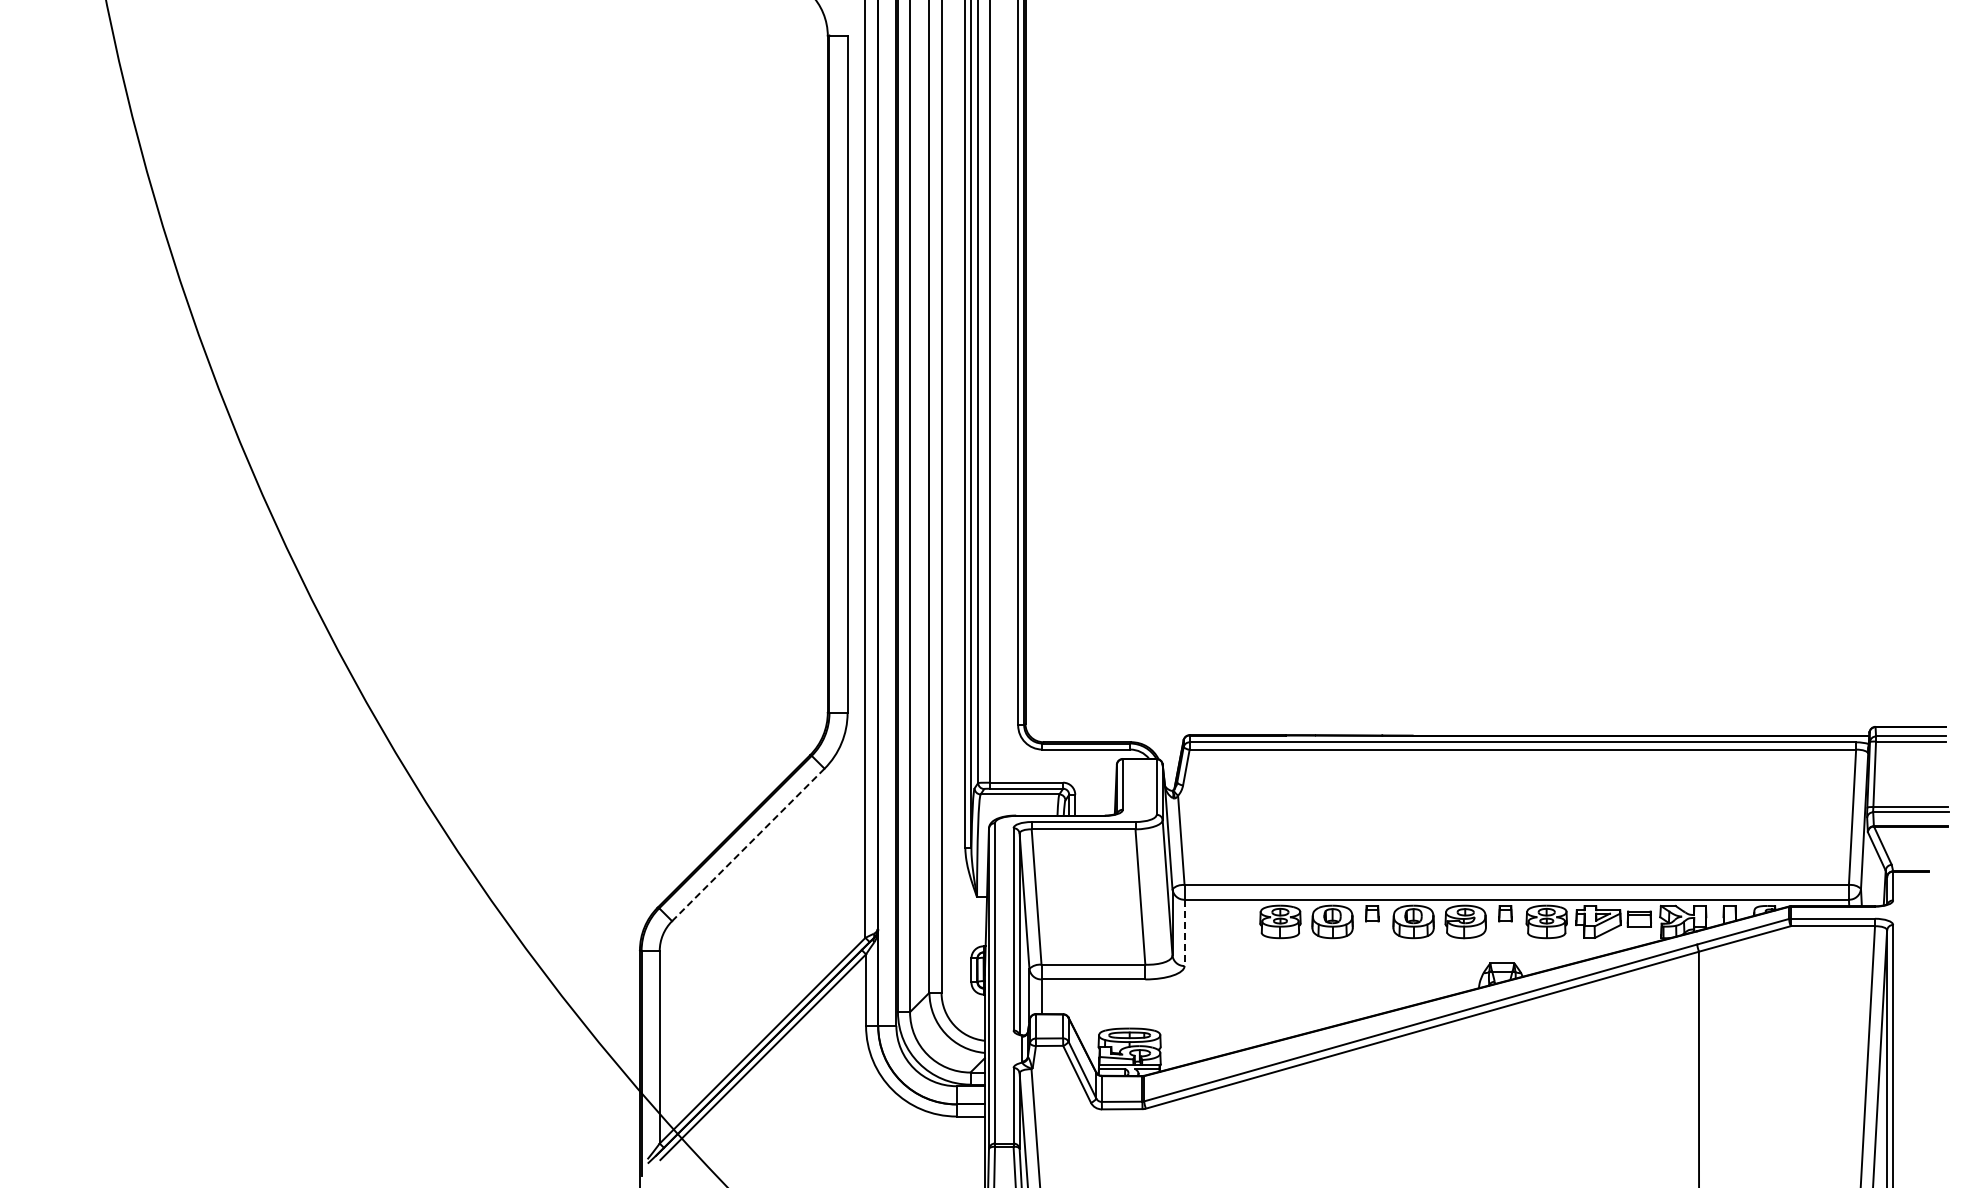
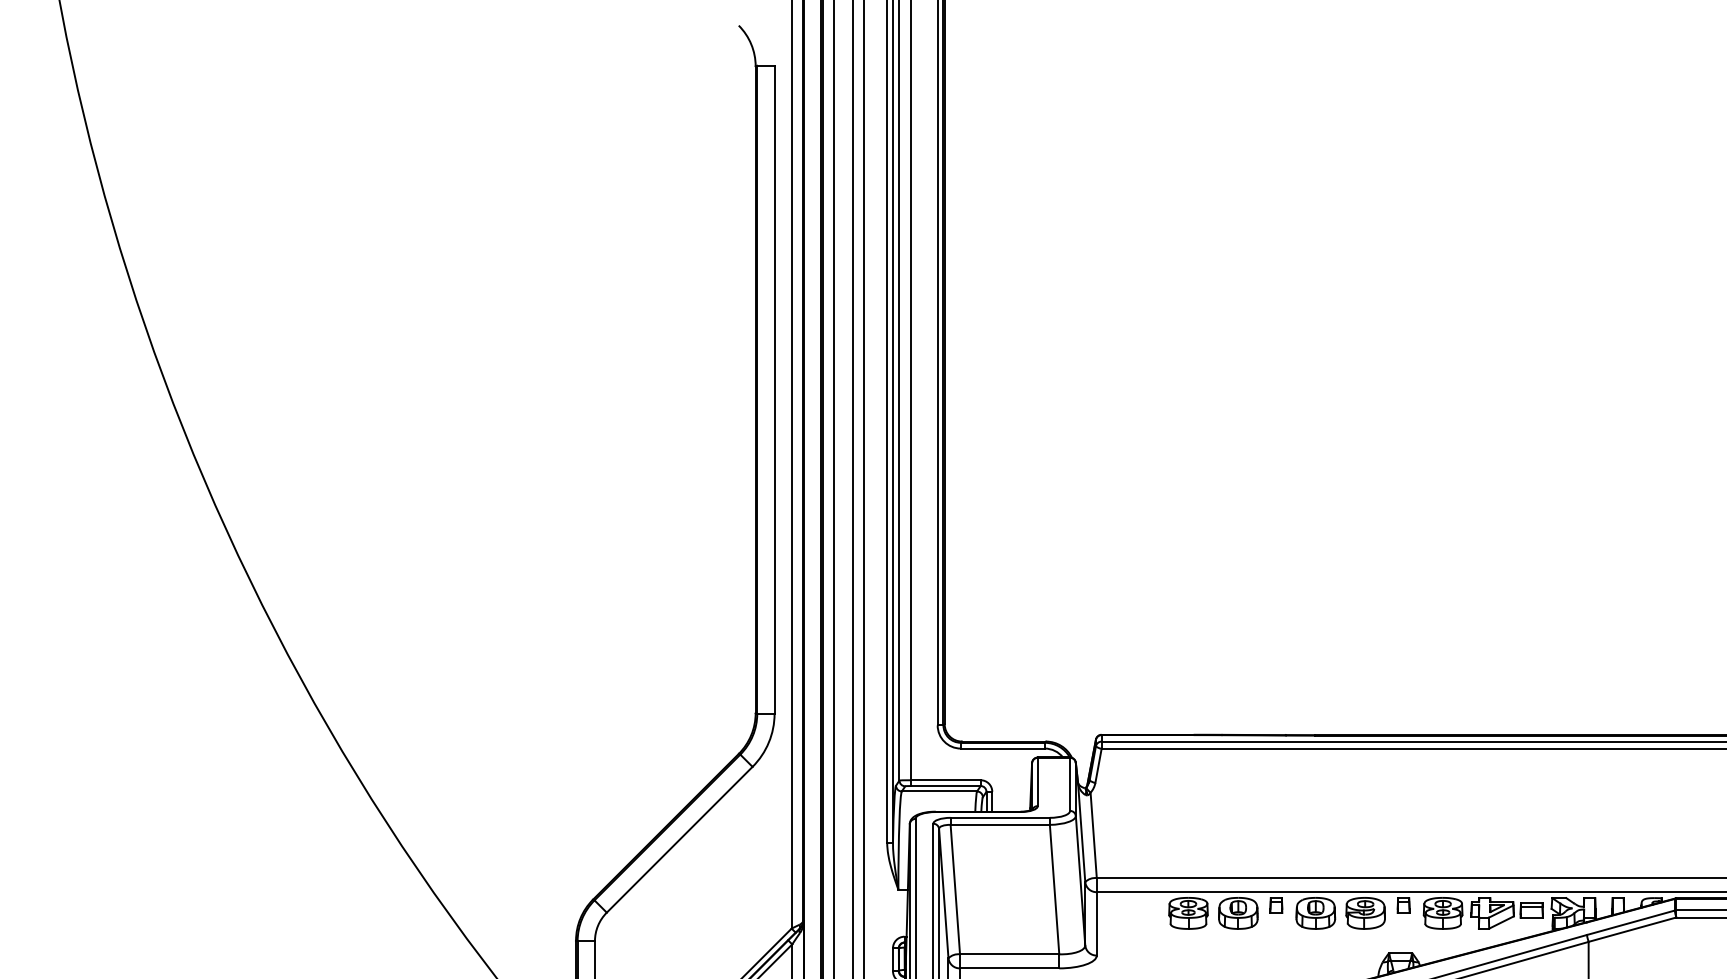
line: (748, 844) -> (679, 839), dashed -> solid
line: (1184, 933) -> (1096, 924), dashed -> solid

